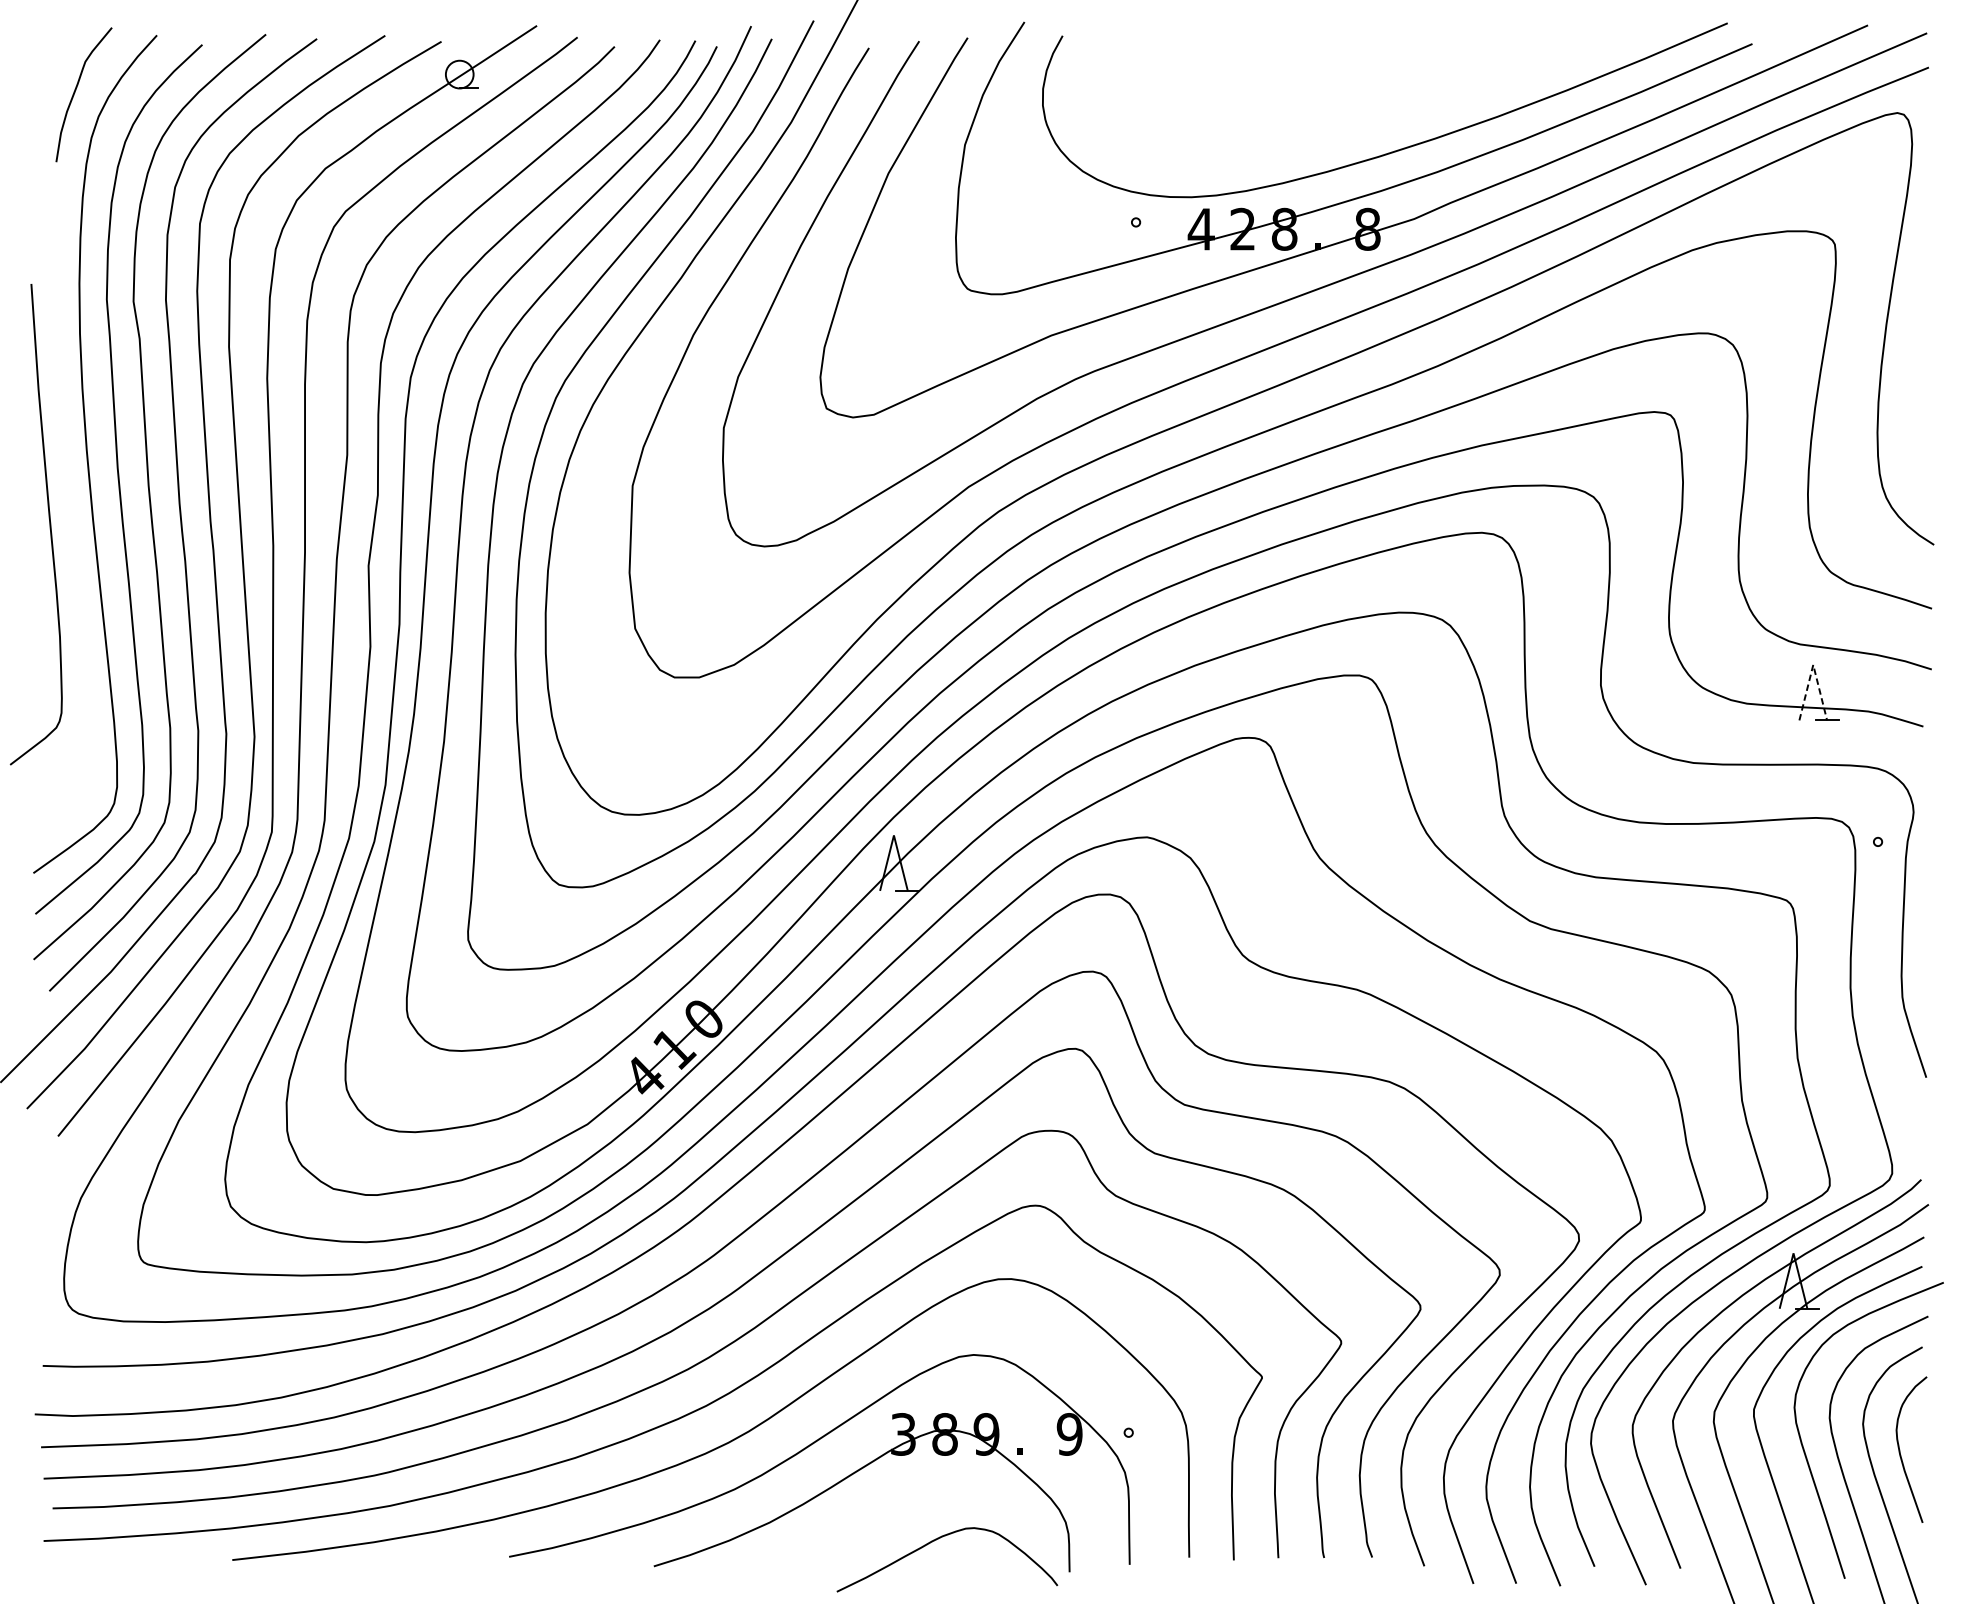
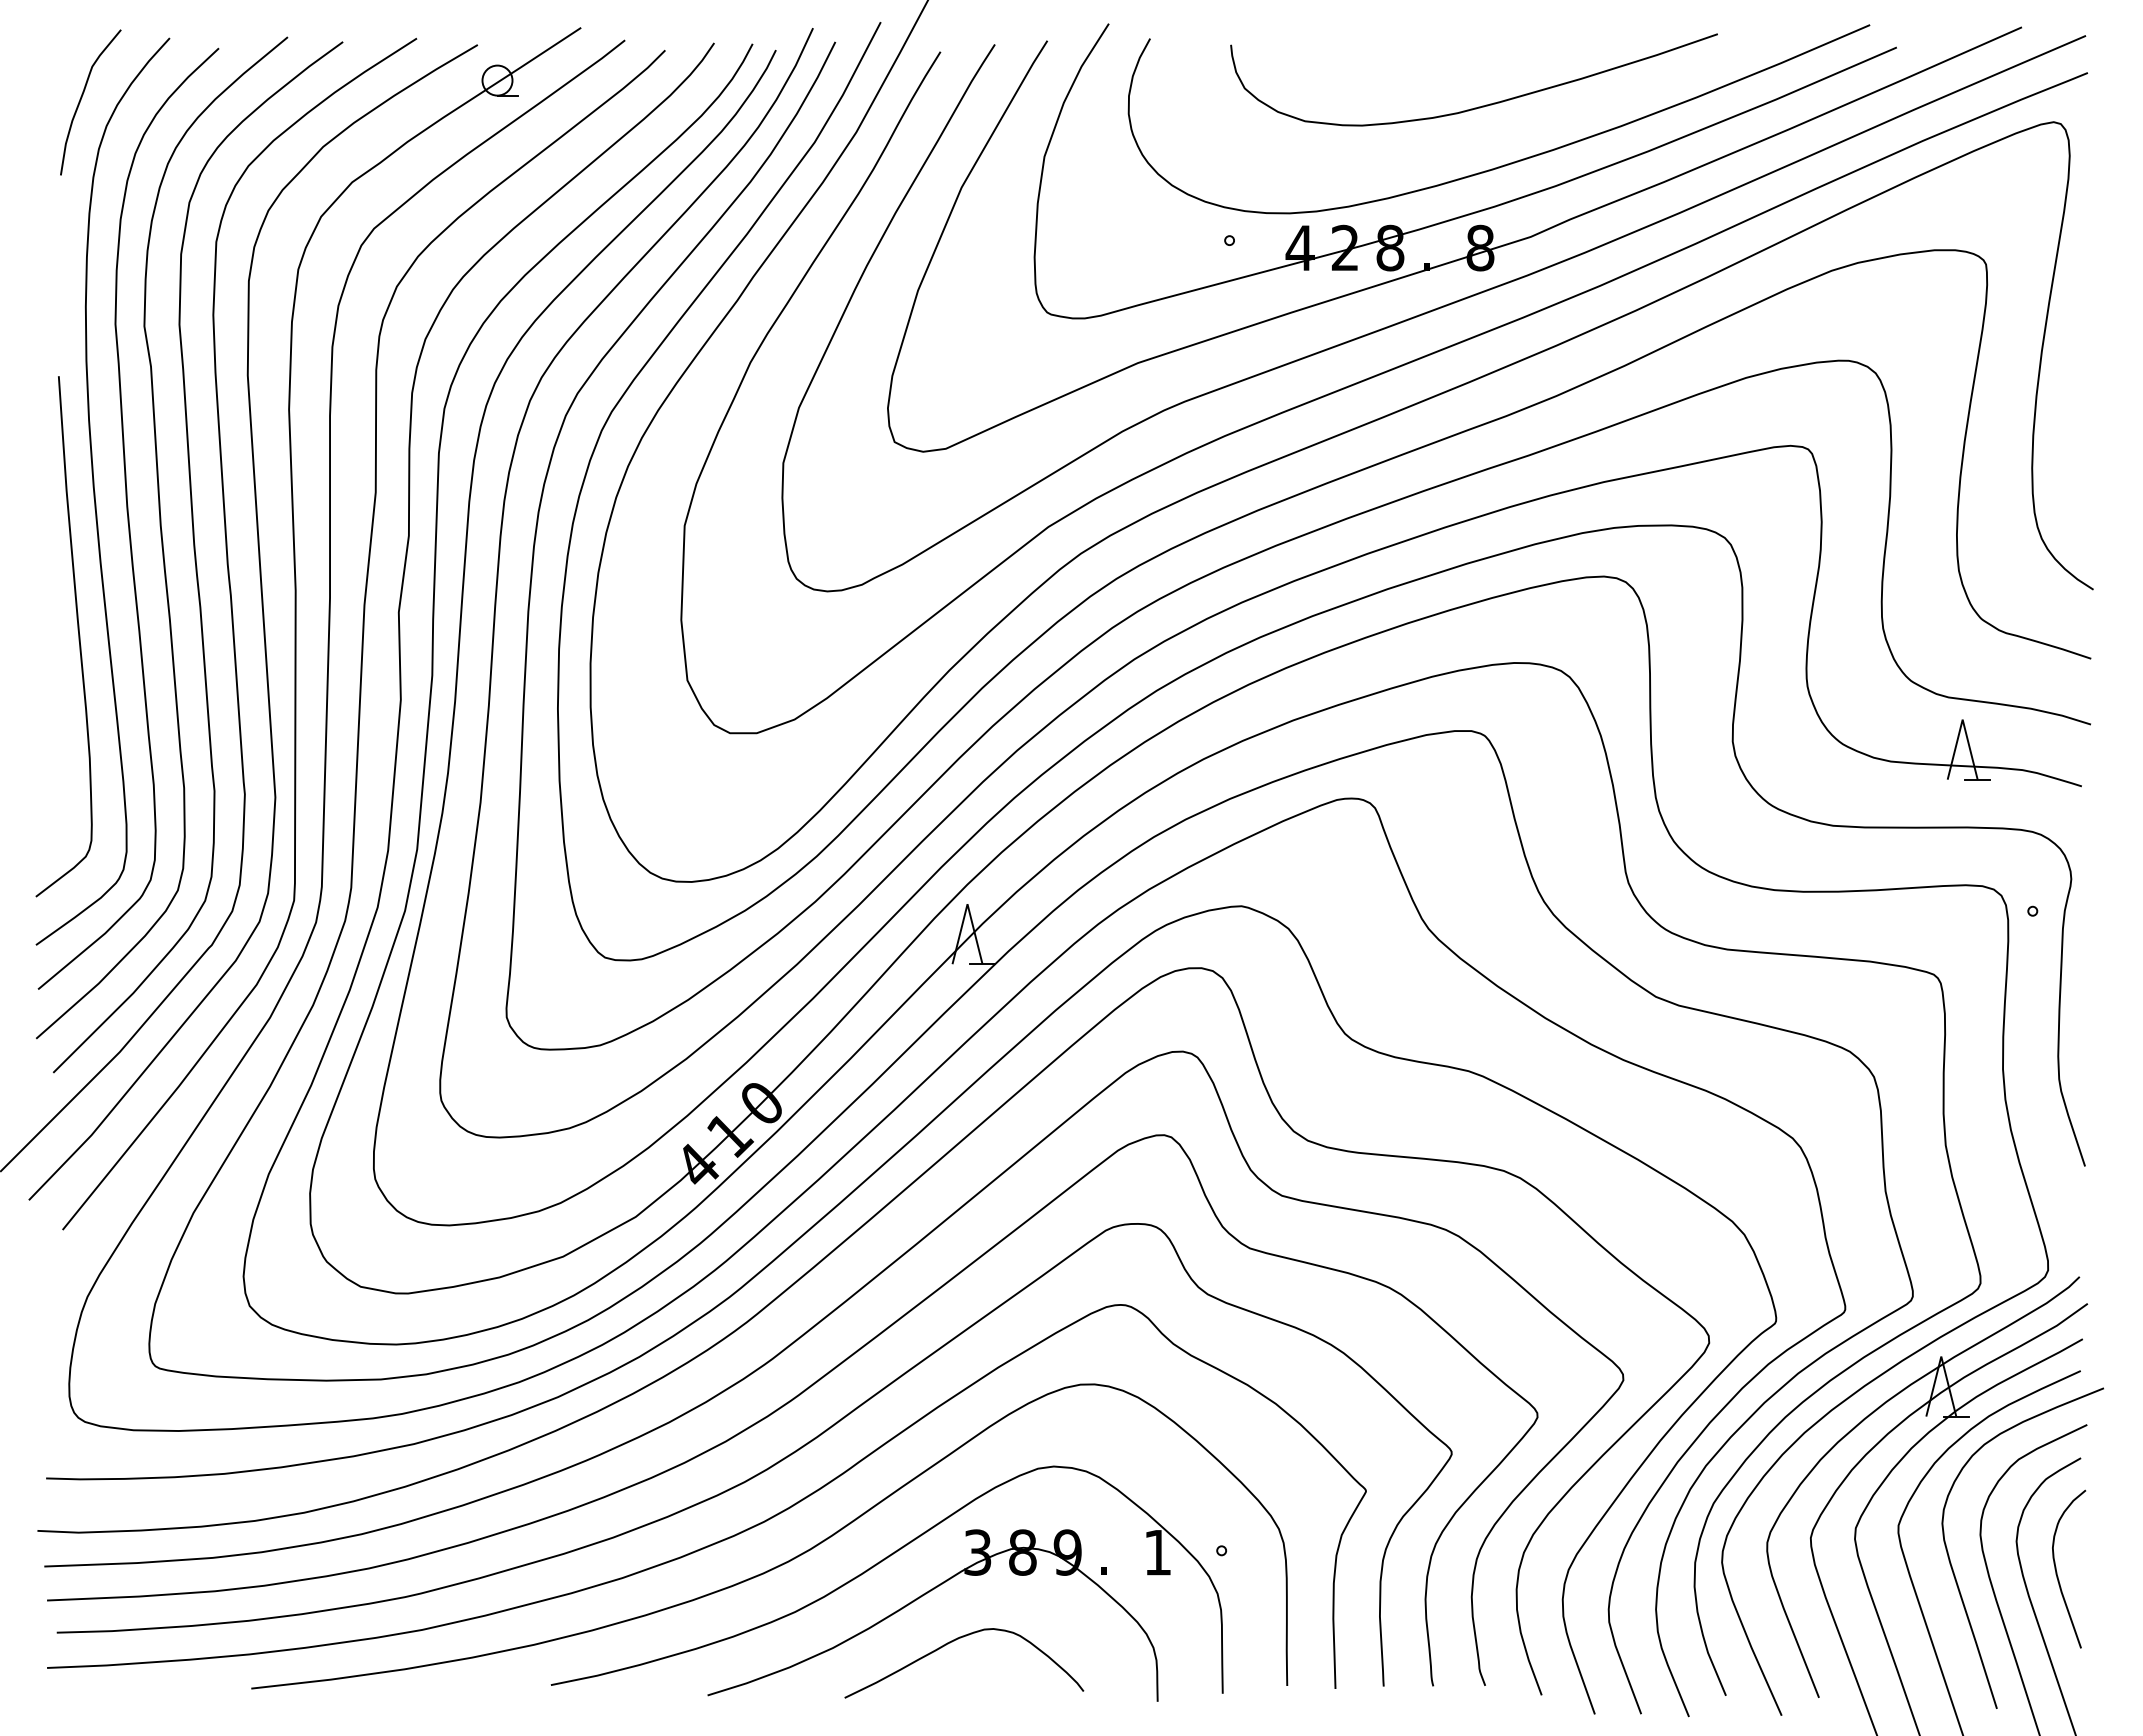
curve: (1365, 98) -> (1478, 106), added
curve: (49, 524) -> (78, 636), moved
line: (1813, 664) -> (1962, 719), dashed -> solid
text: (1069, 1434) -> (1157, 1552), 9 -> 1
curve: (938, 1539) -> (954, 1641), moved

